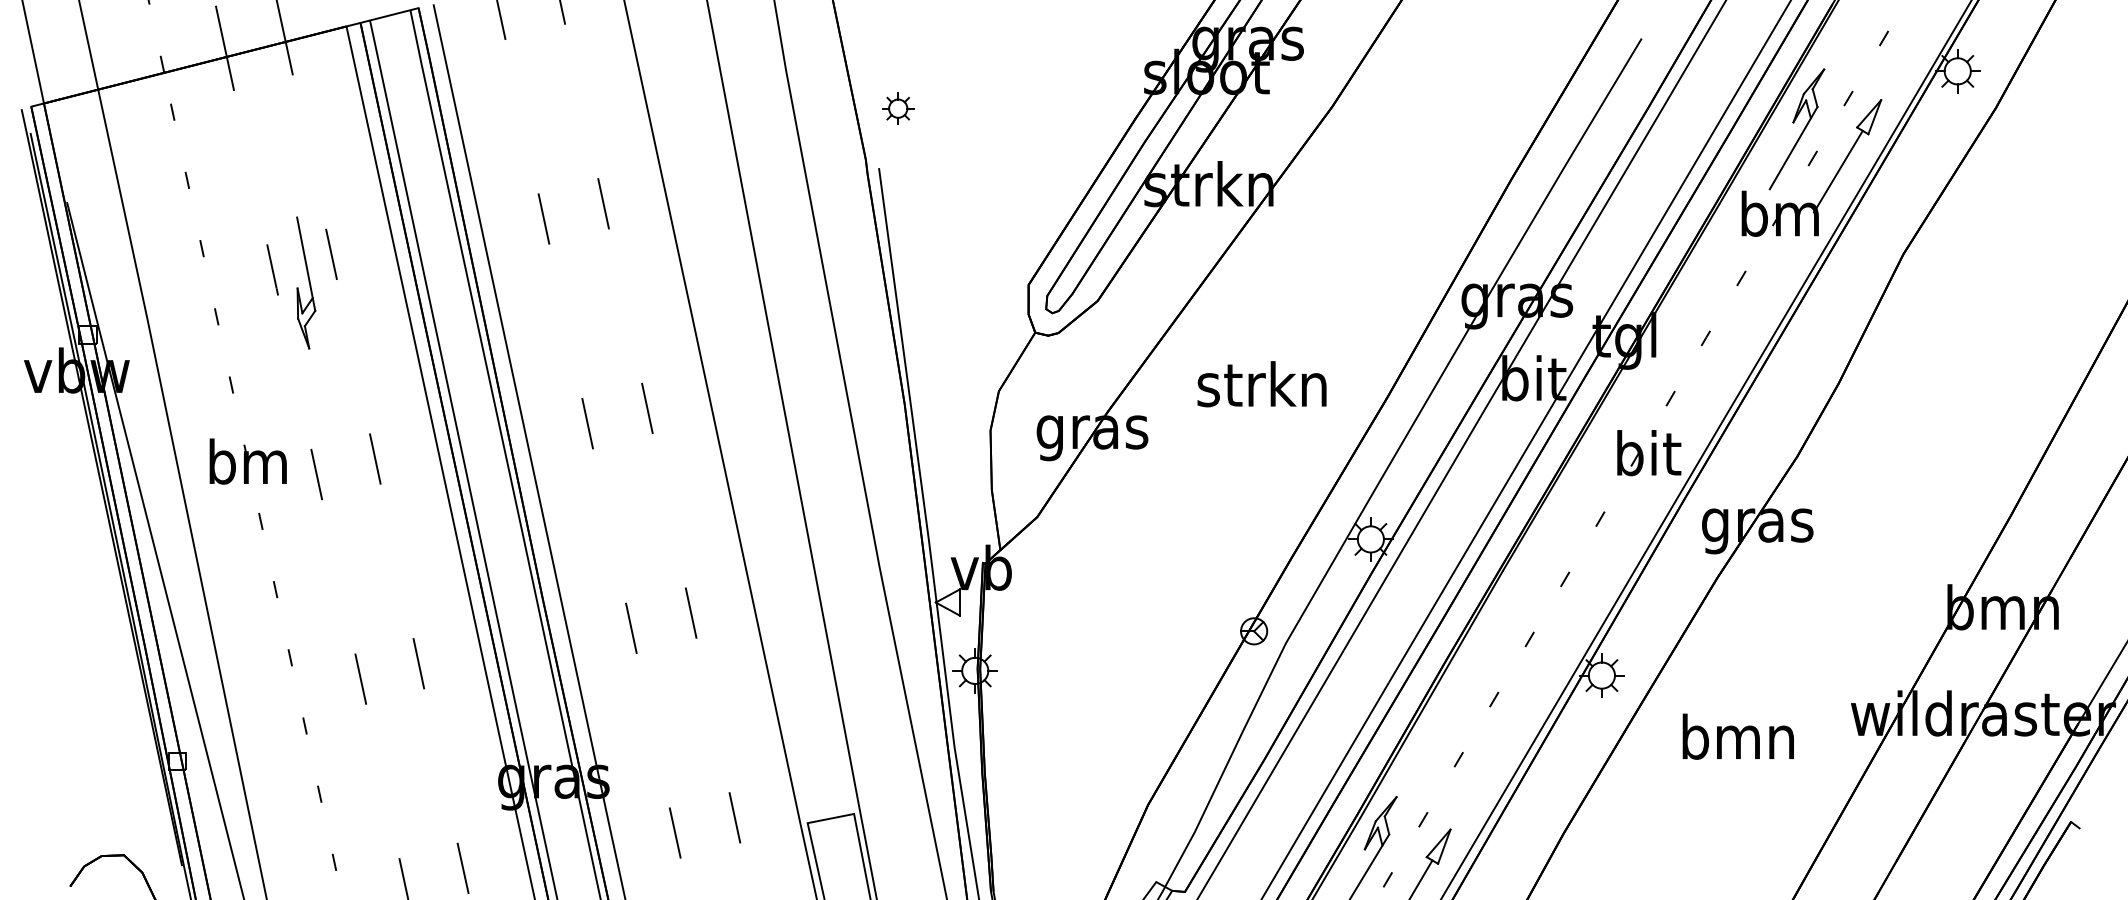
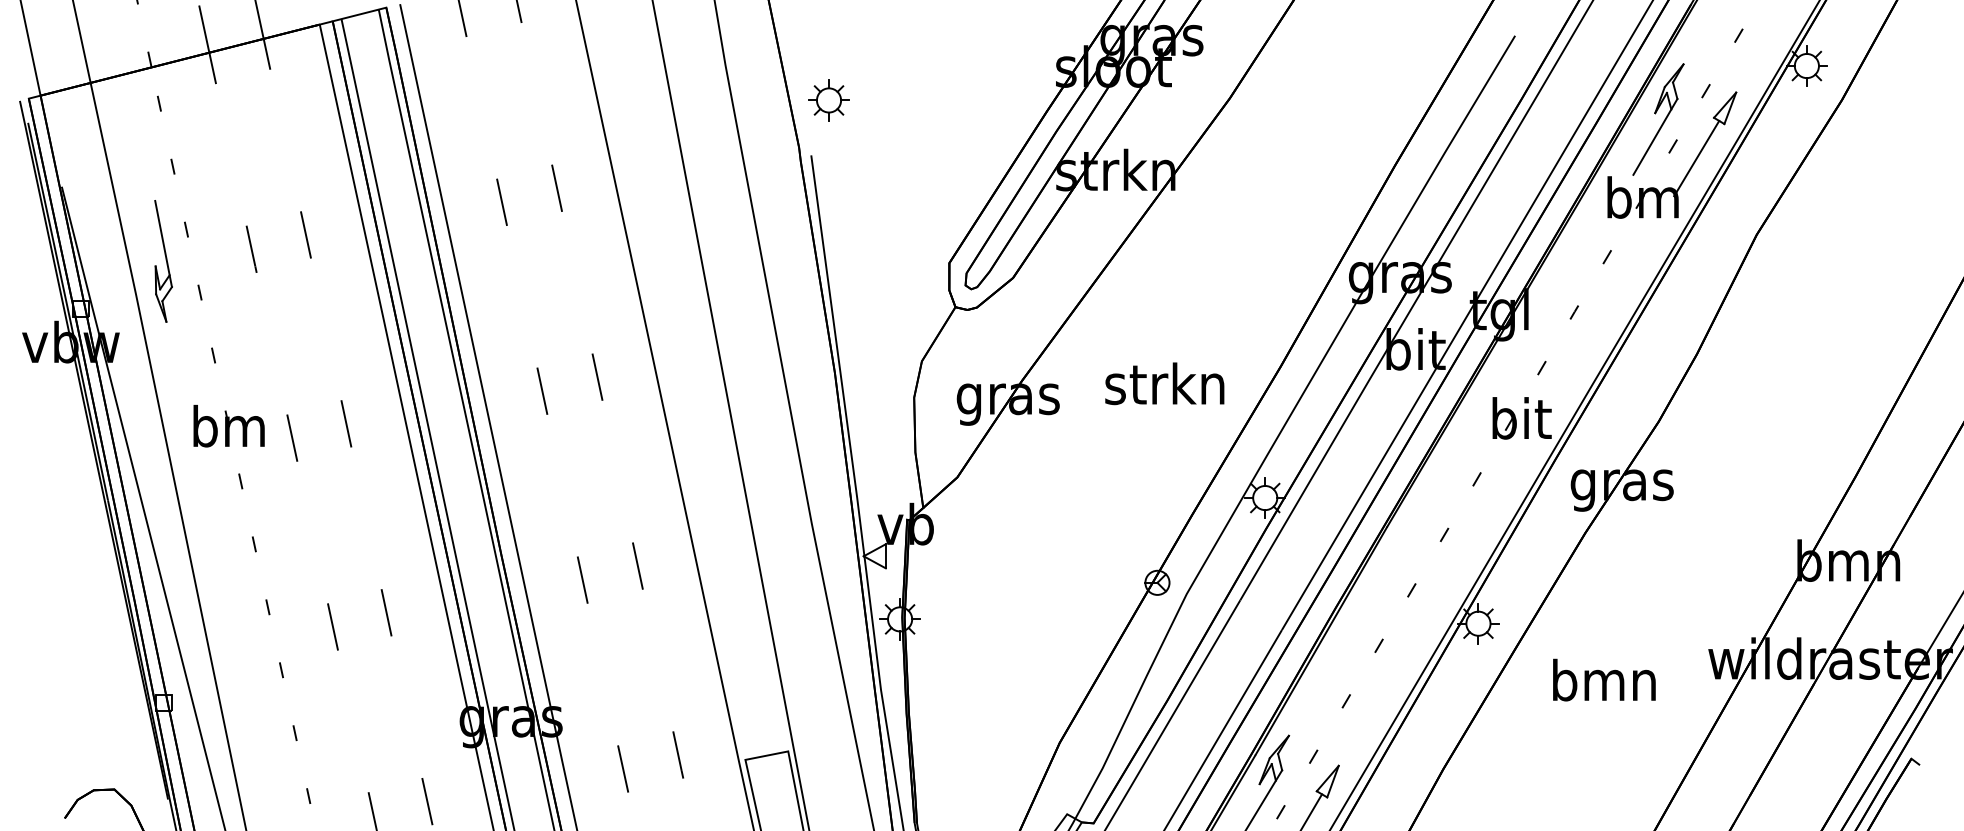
part: (897, 108) -> (828, 100), size x1.43
part: (306, 283) -> (163, 261), moved
text: (1261, 383) -> (1164, 383), moved

